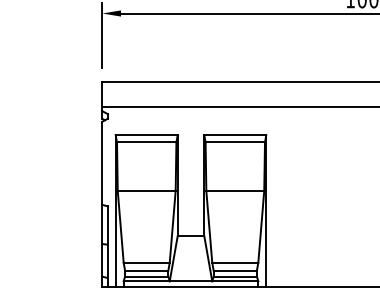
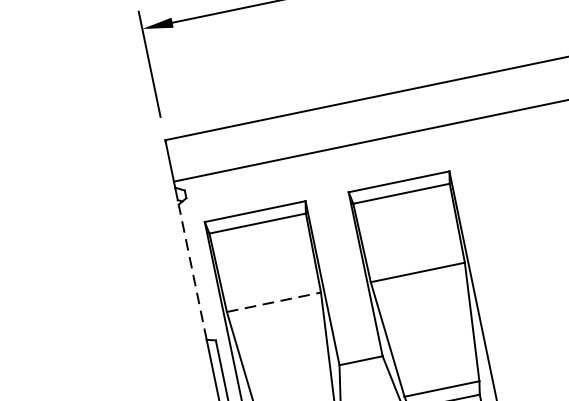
line: (102, 163) -> (192, 272), solid -> dashed
line: (146, 190) -> (273, 301), solid -> dashed

